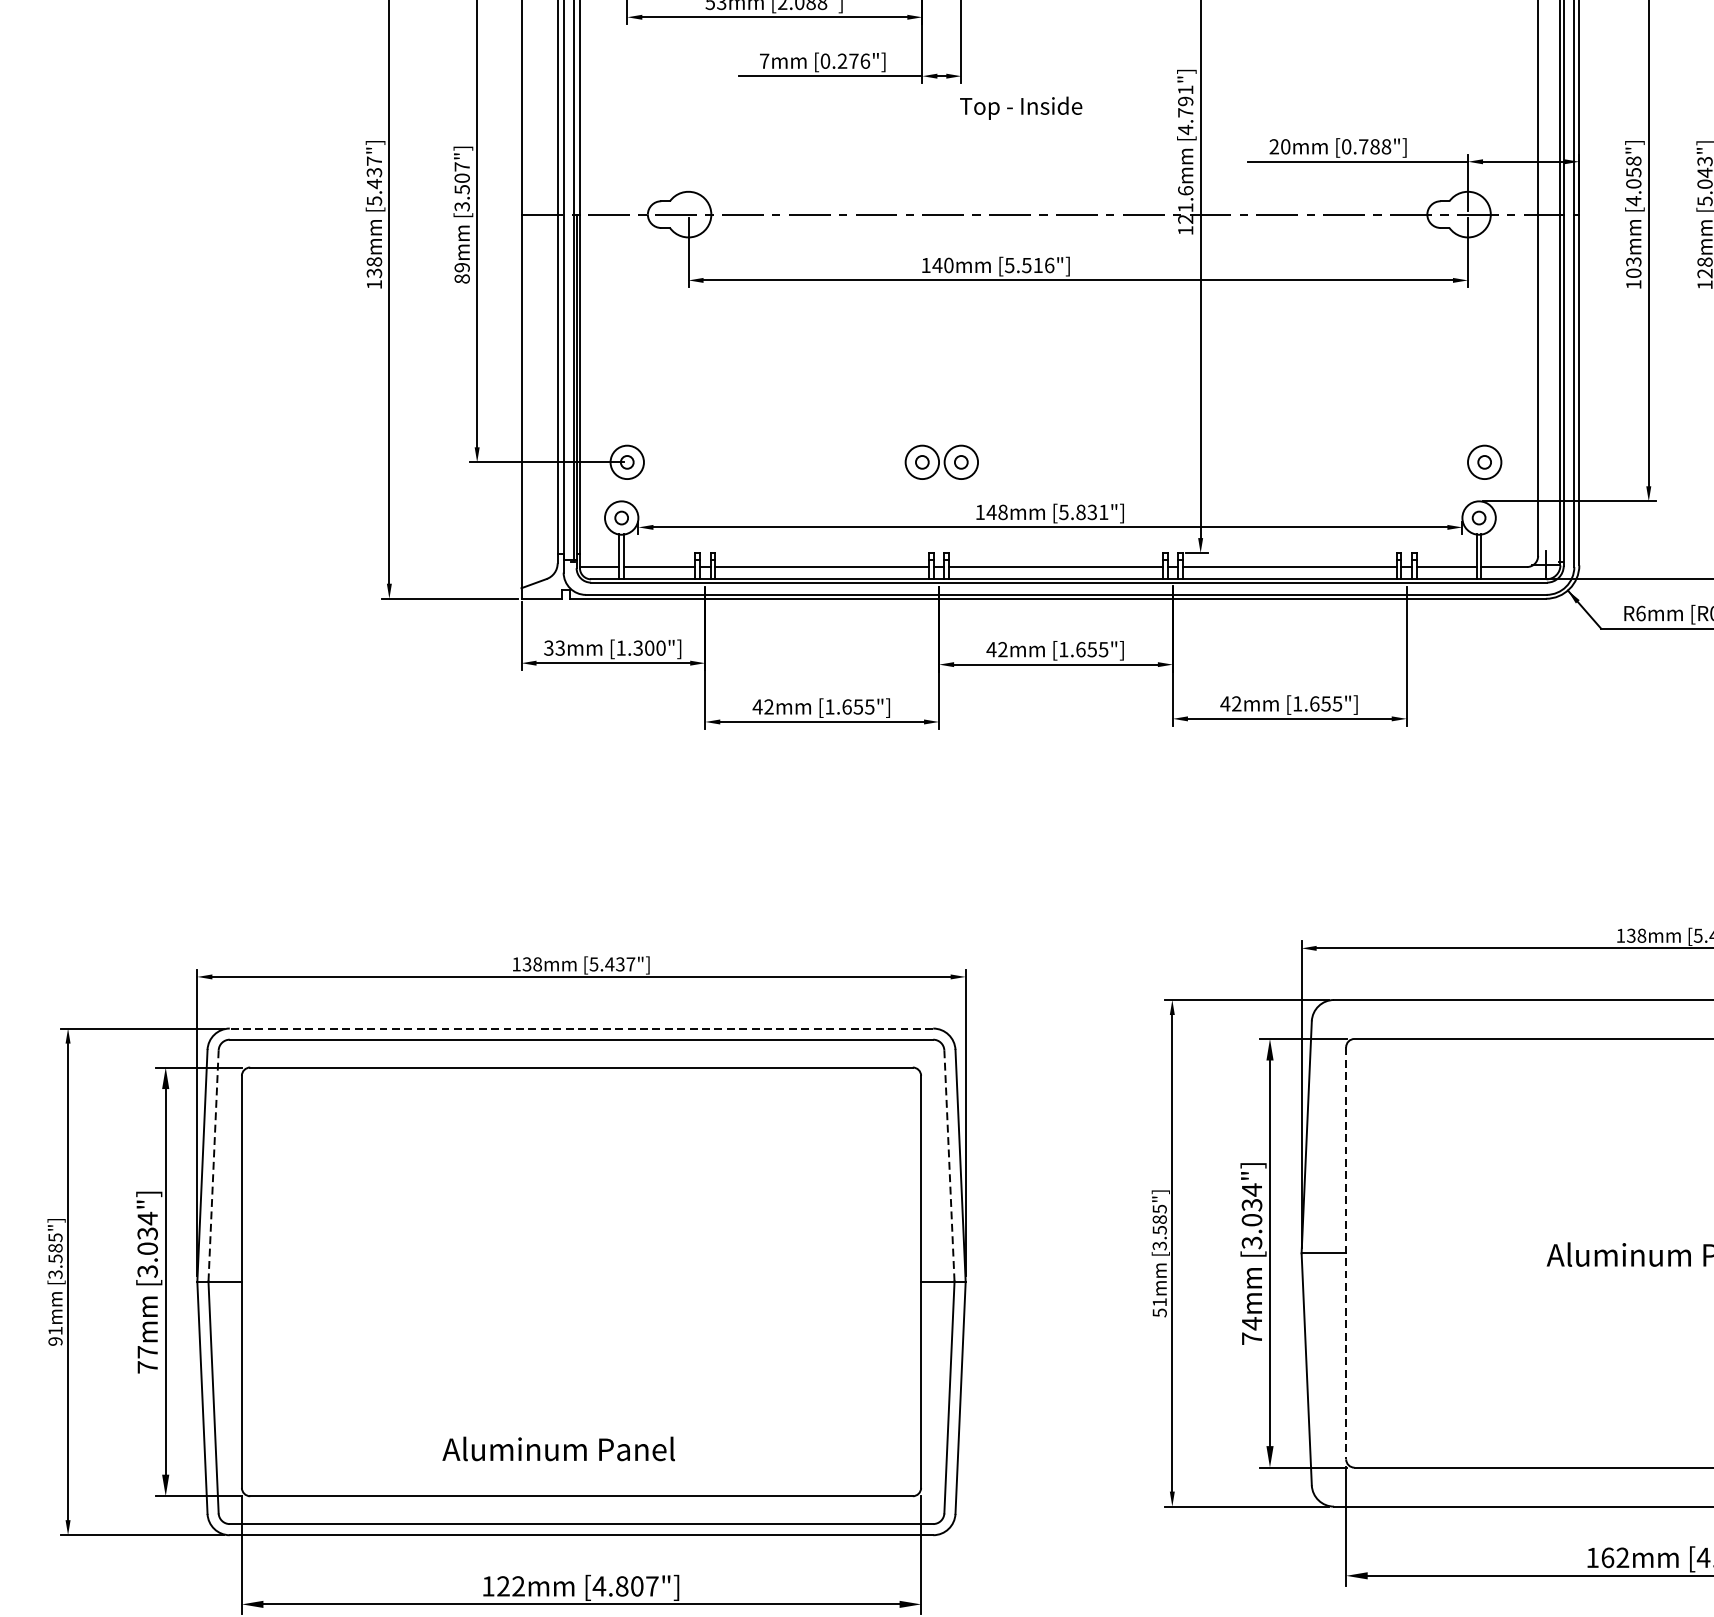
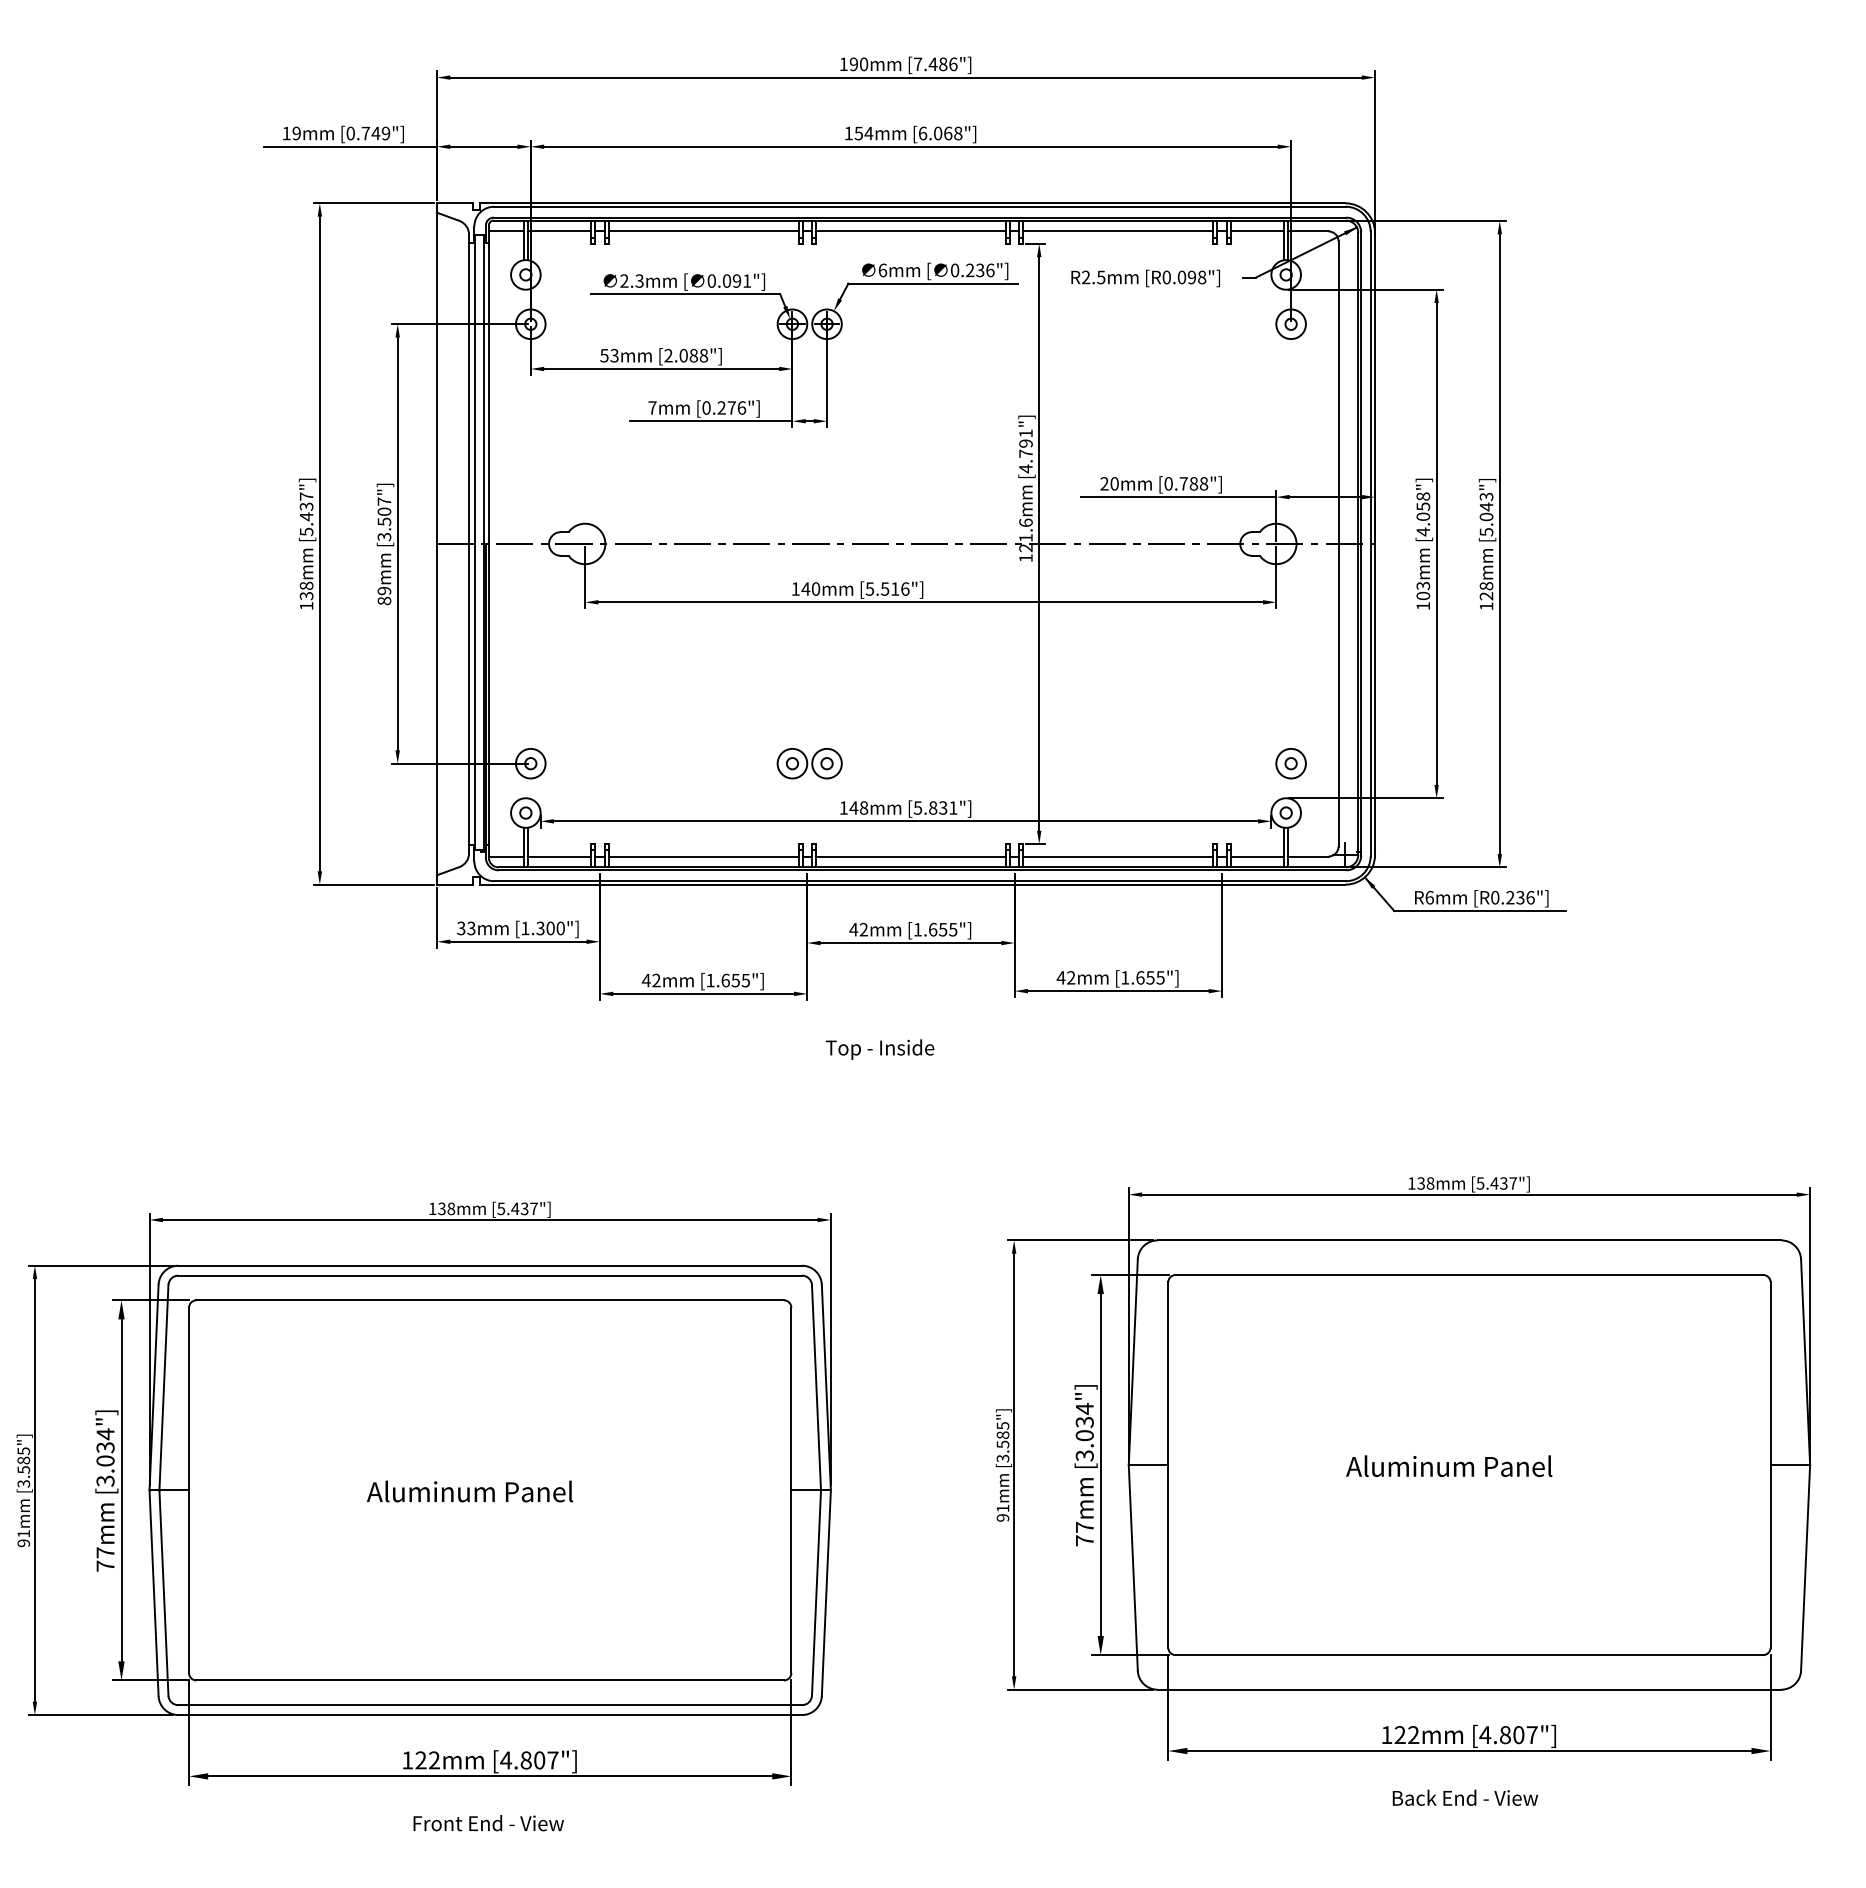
text: (1021, 108) -> (880, 1049), moved
line: (581, 1028) -> (490, 1265), dashed -> solid
line: (213, 1165) -> (163, 1387), dashed -> solid
line: (949, 1165) -> (816, 1387), dashed -> solid
line: (1346, 1253) -> (1168, 1465), dashed -> solid
text: (1159, 1312) -> (1002, 1517), 51mm -> 91mm
text: (1251, 1323) -> (1084, 1527), 74mm -> 77mm
text: (559, 1448) -> (470, 1491), moved
text: (1606, 1558) -> (1399, 1735), 162mm -> 122mm

